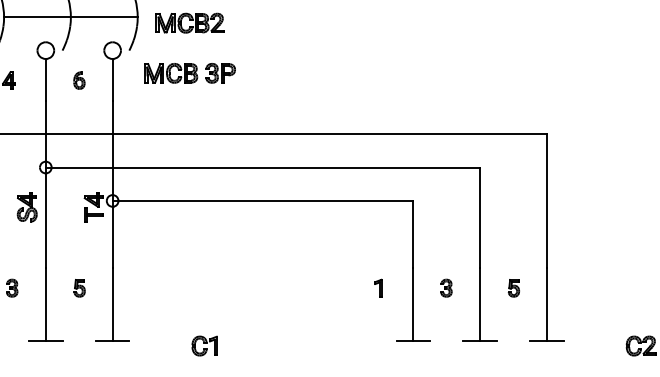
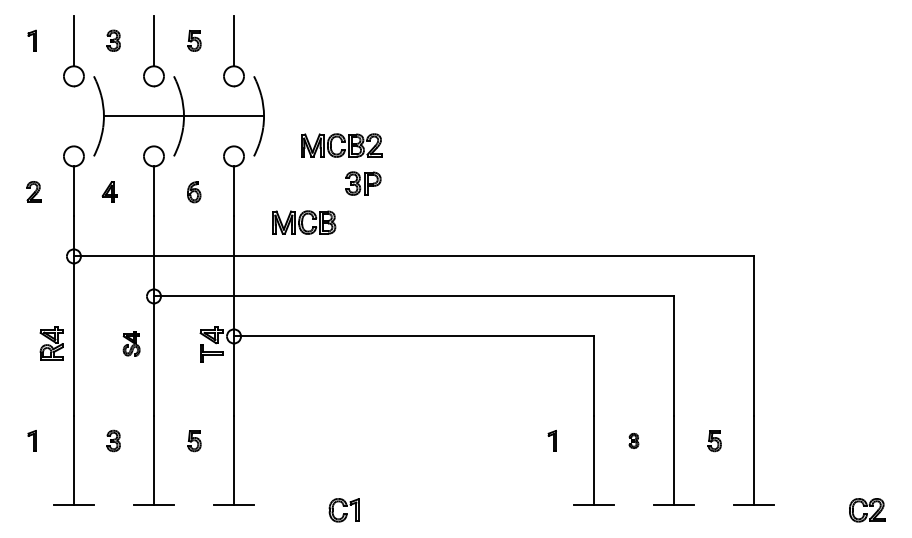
part: (189, 23) -> (341, 145), moved
part: (171, 73) -> (304, 222), moved
part: (27, 206) -> (131, 343), size x0.7
part: (446, 287) -> (633, 440), size x0.7

